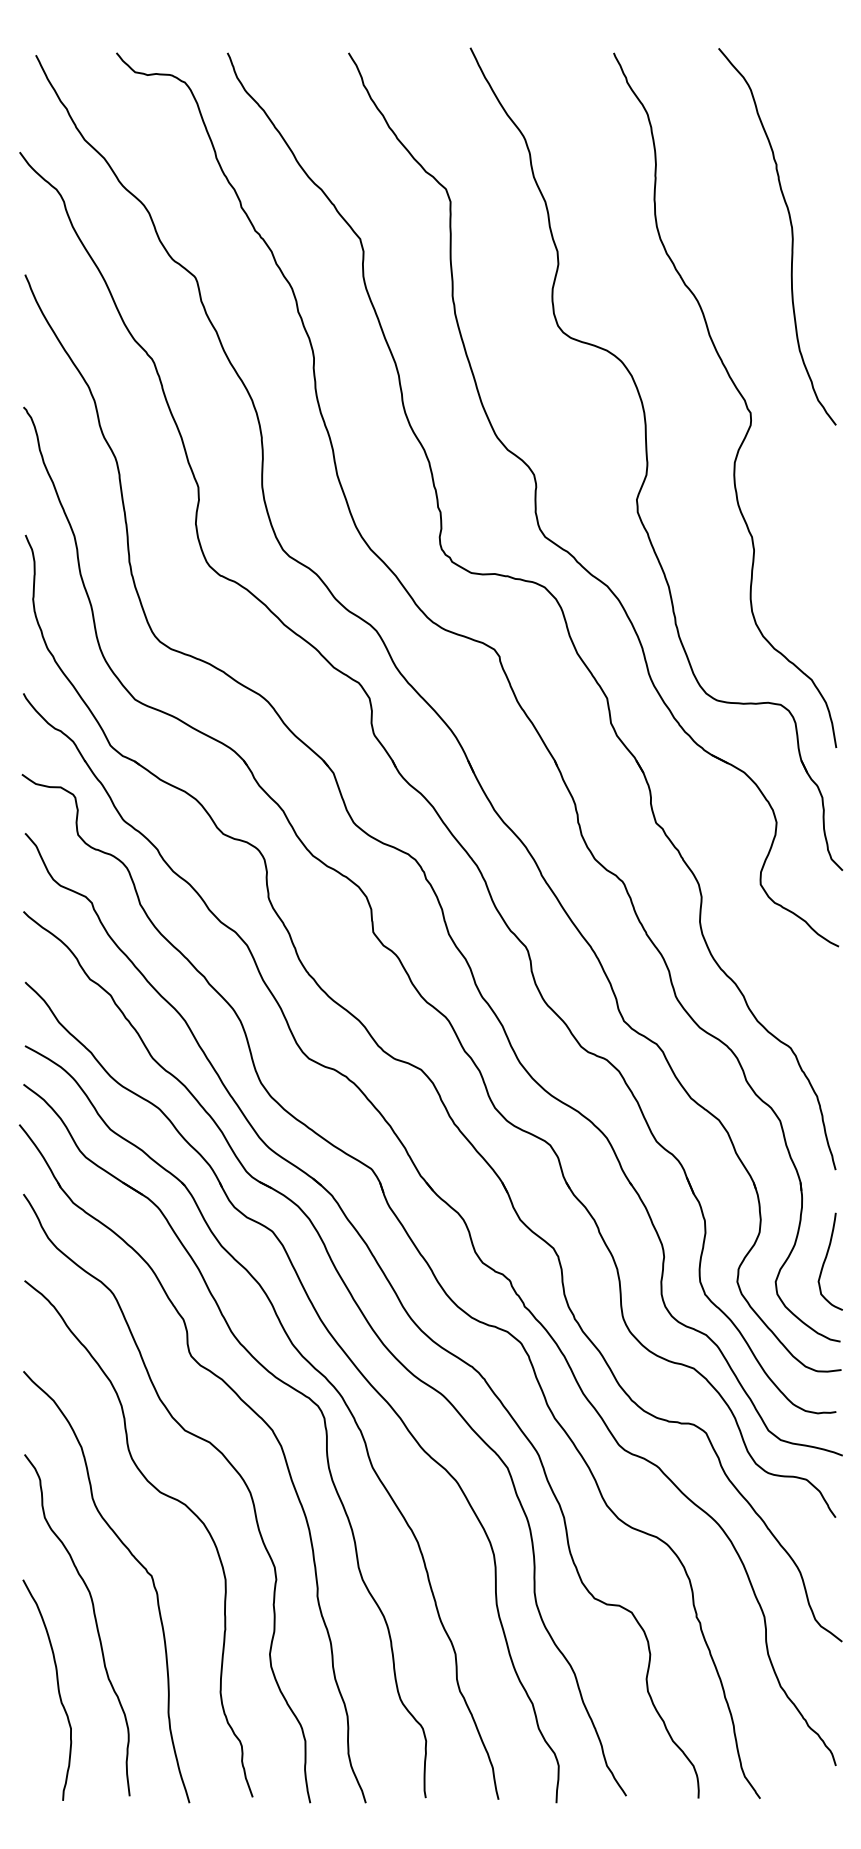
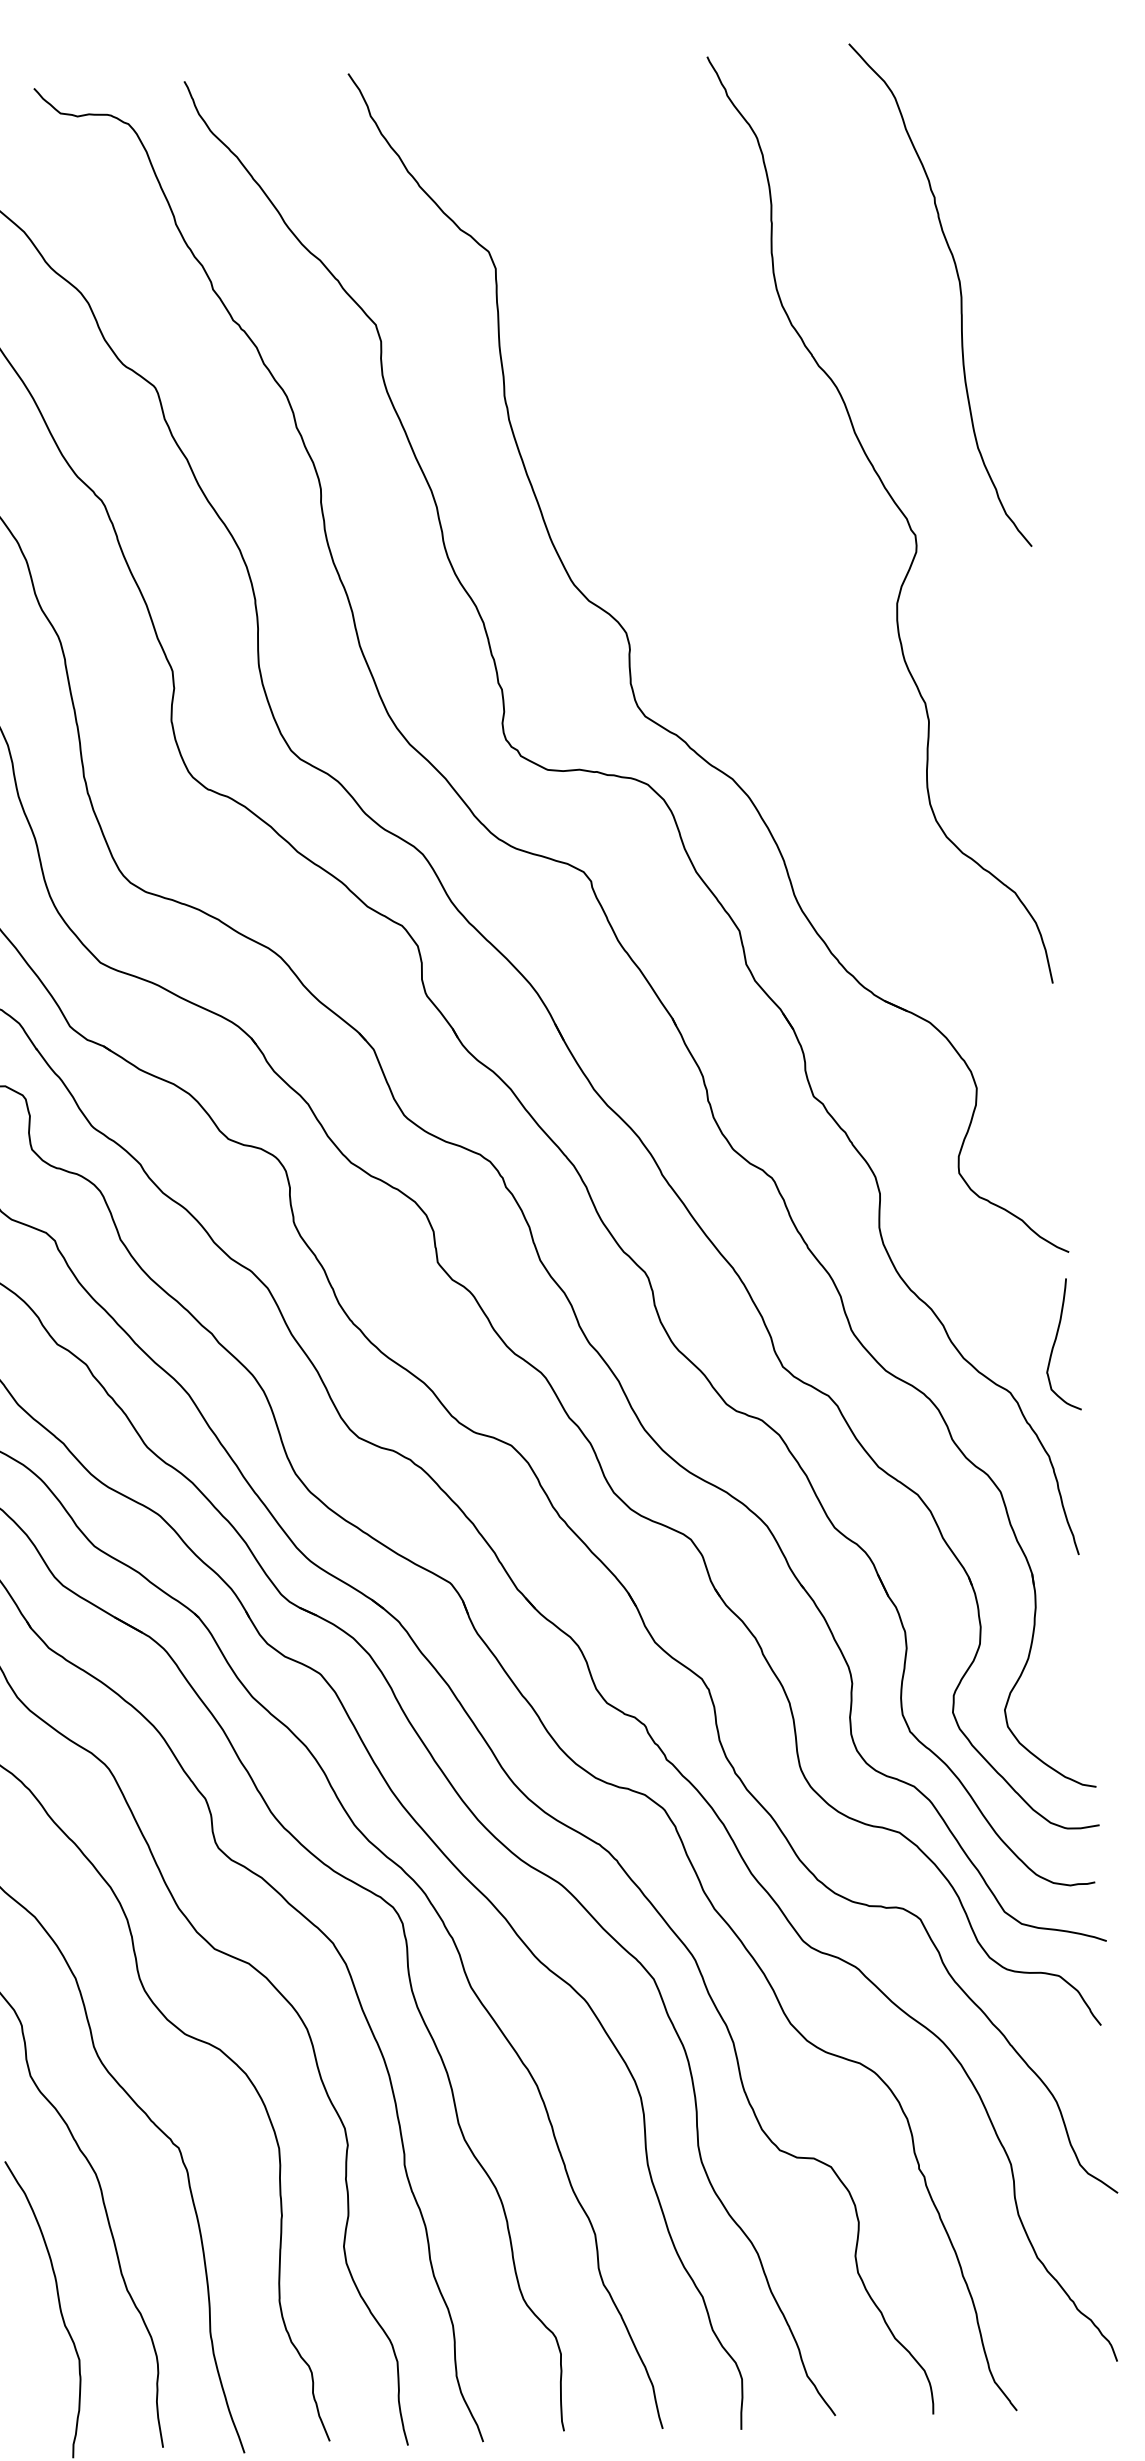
part: (648, 460) -> (780, 606), removed
curve: (826, 1259) -> (1056, 1342), moved

